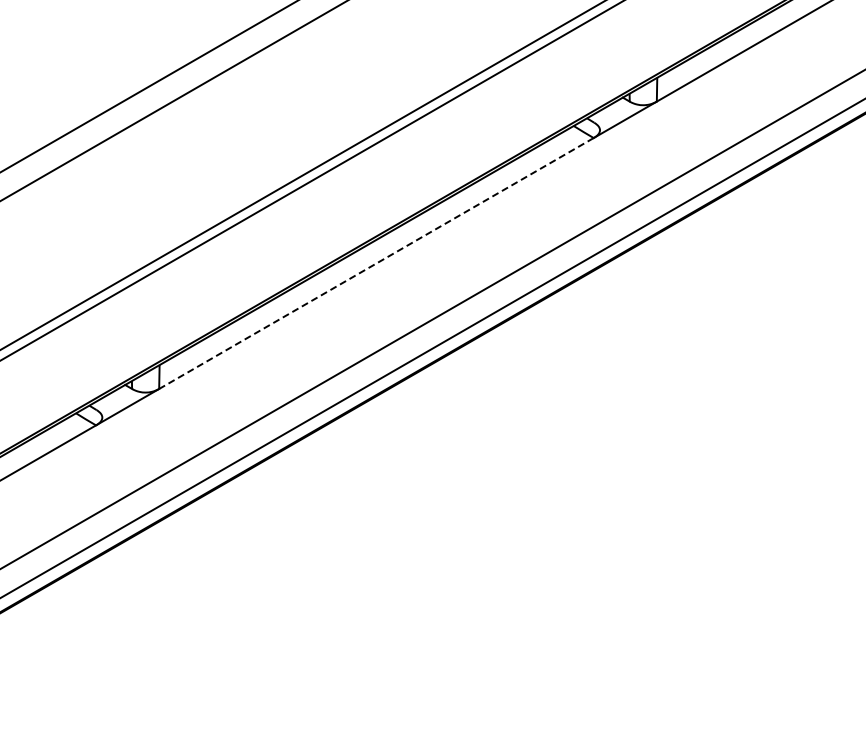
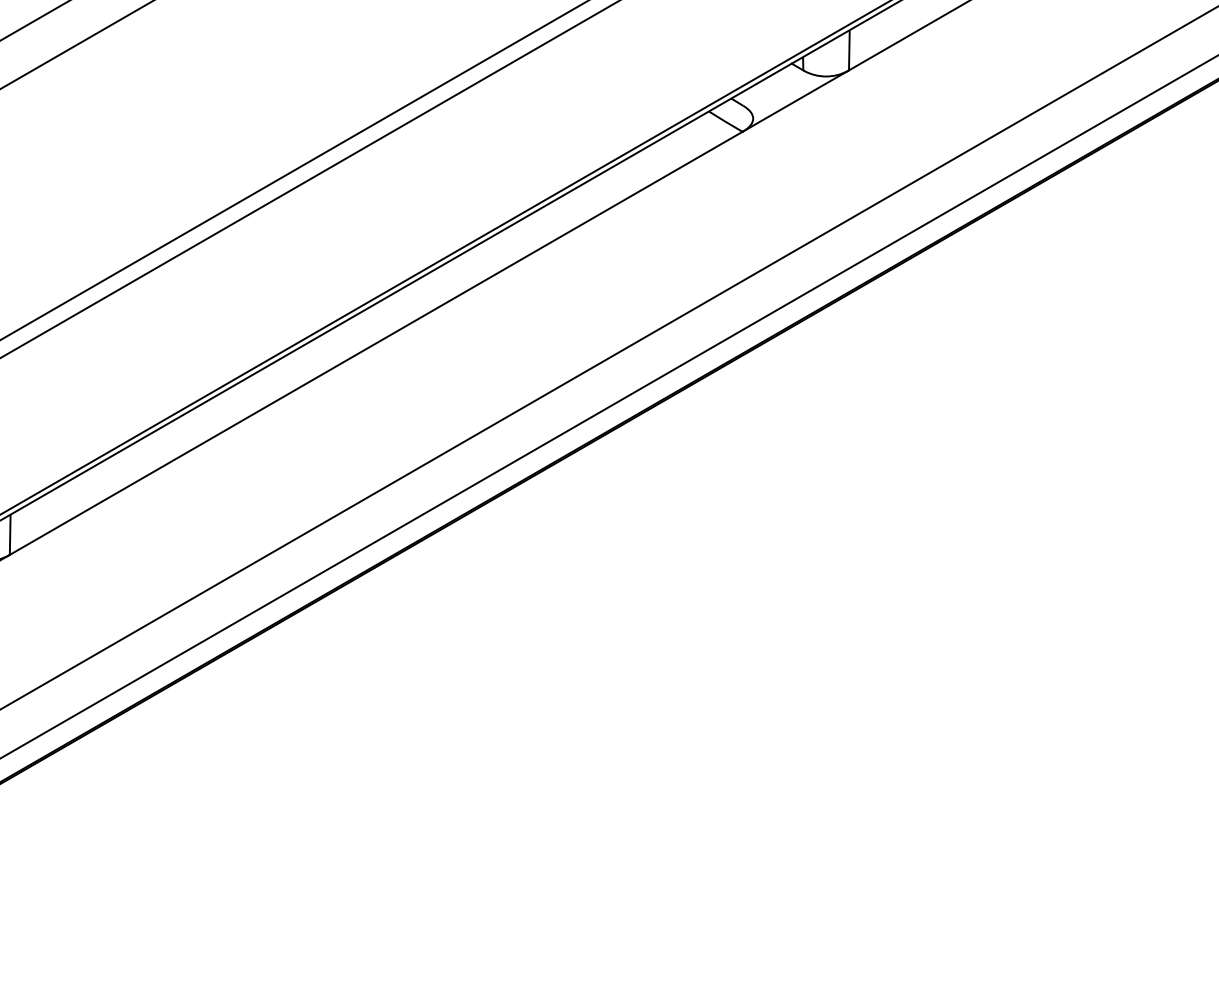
line: (376, 263) -> (376, 343), dashed -> solid

